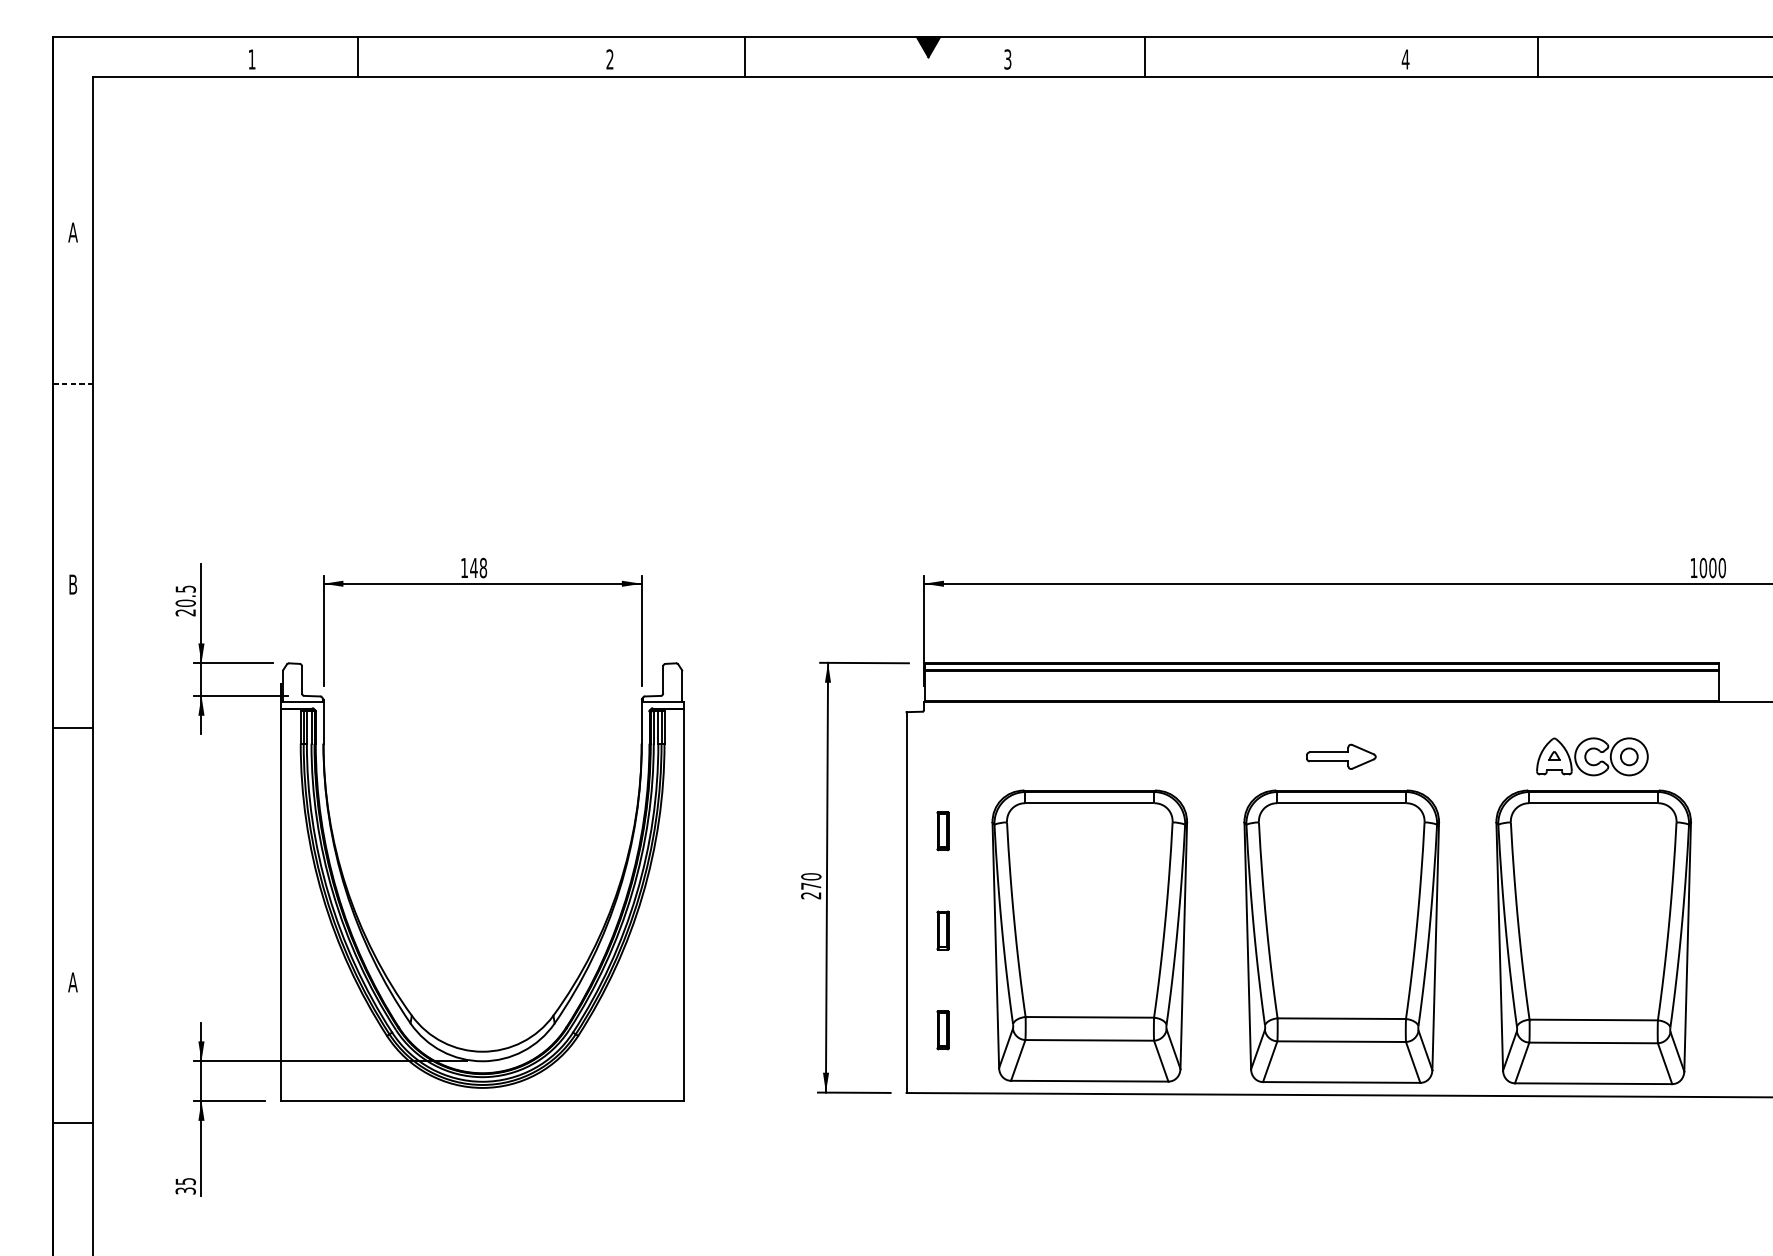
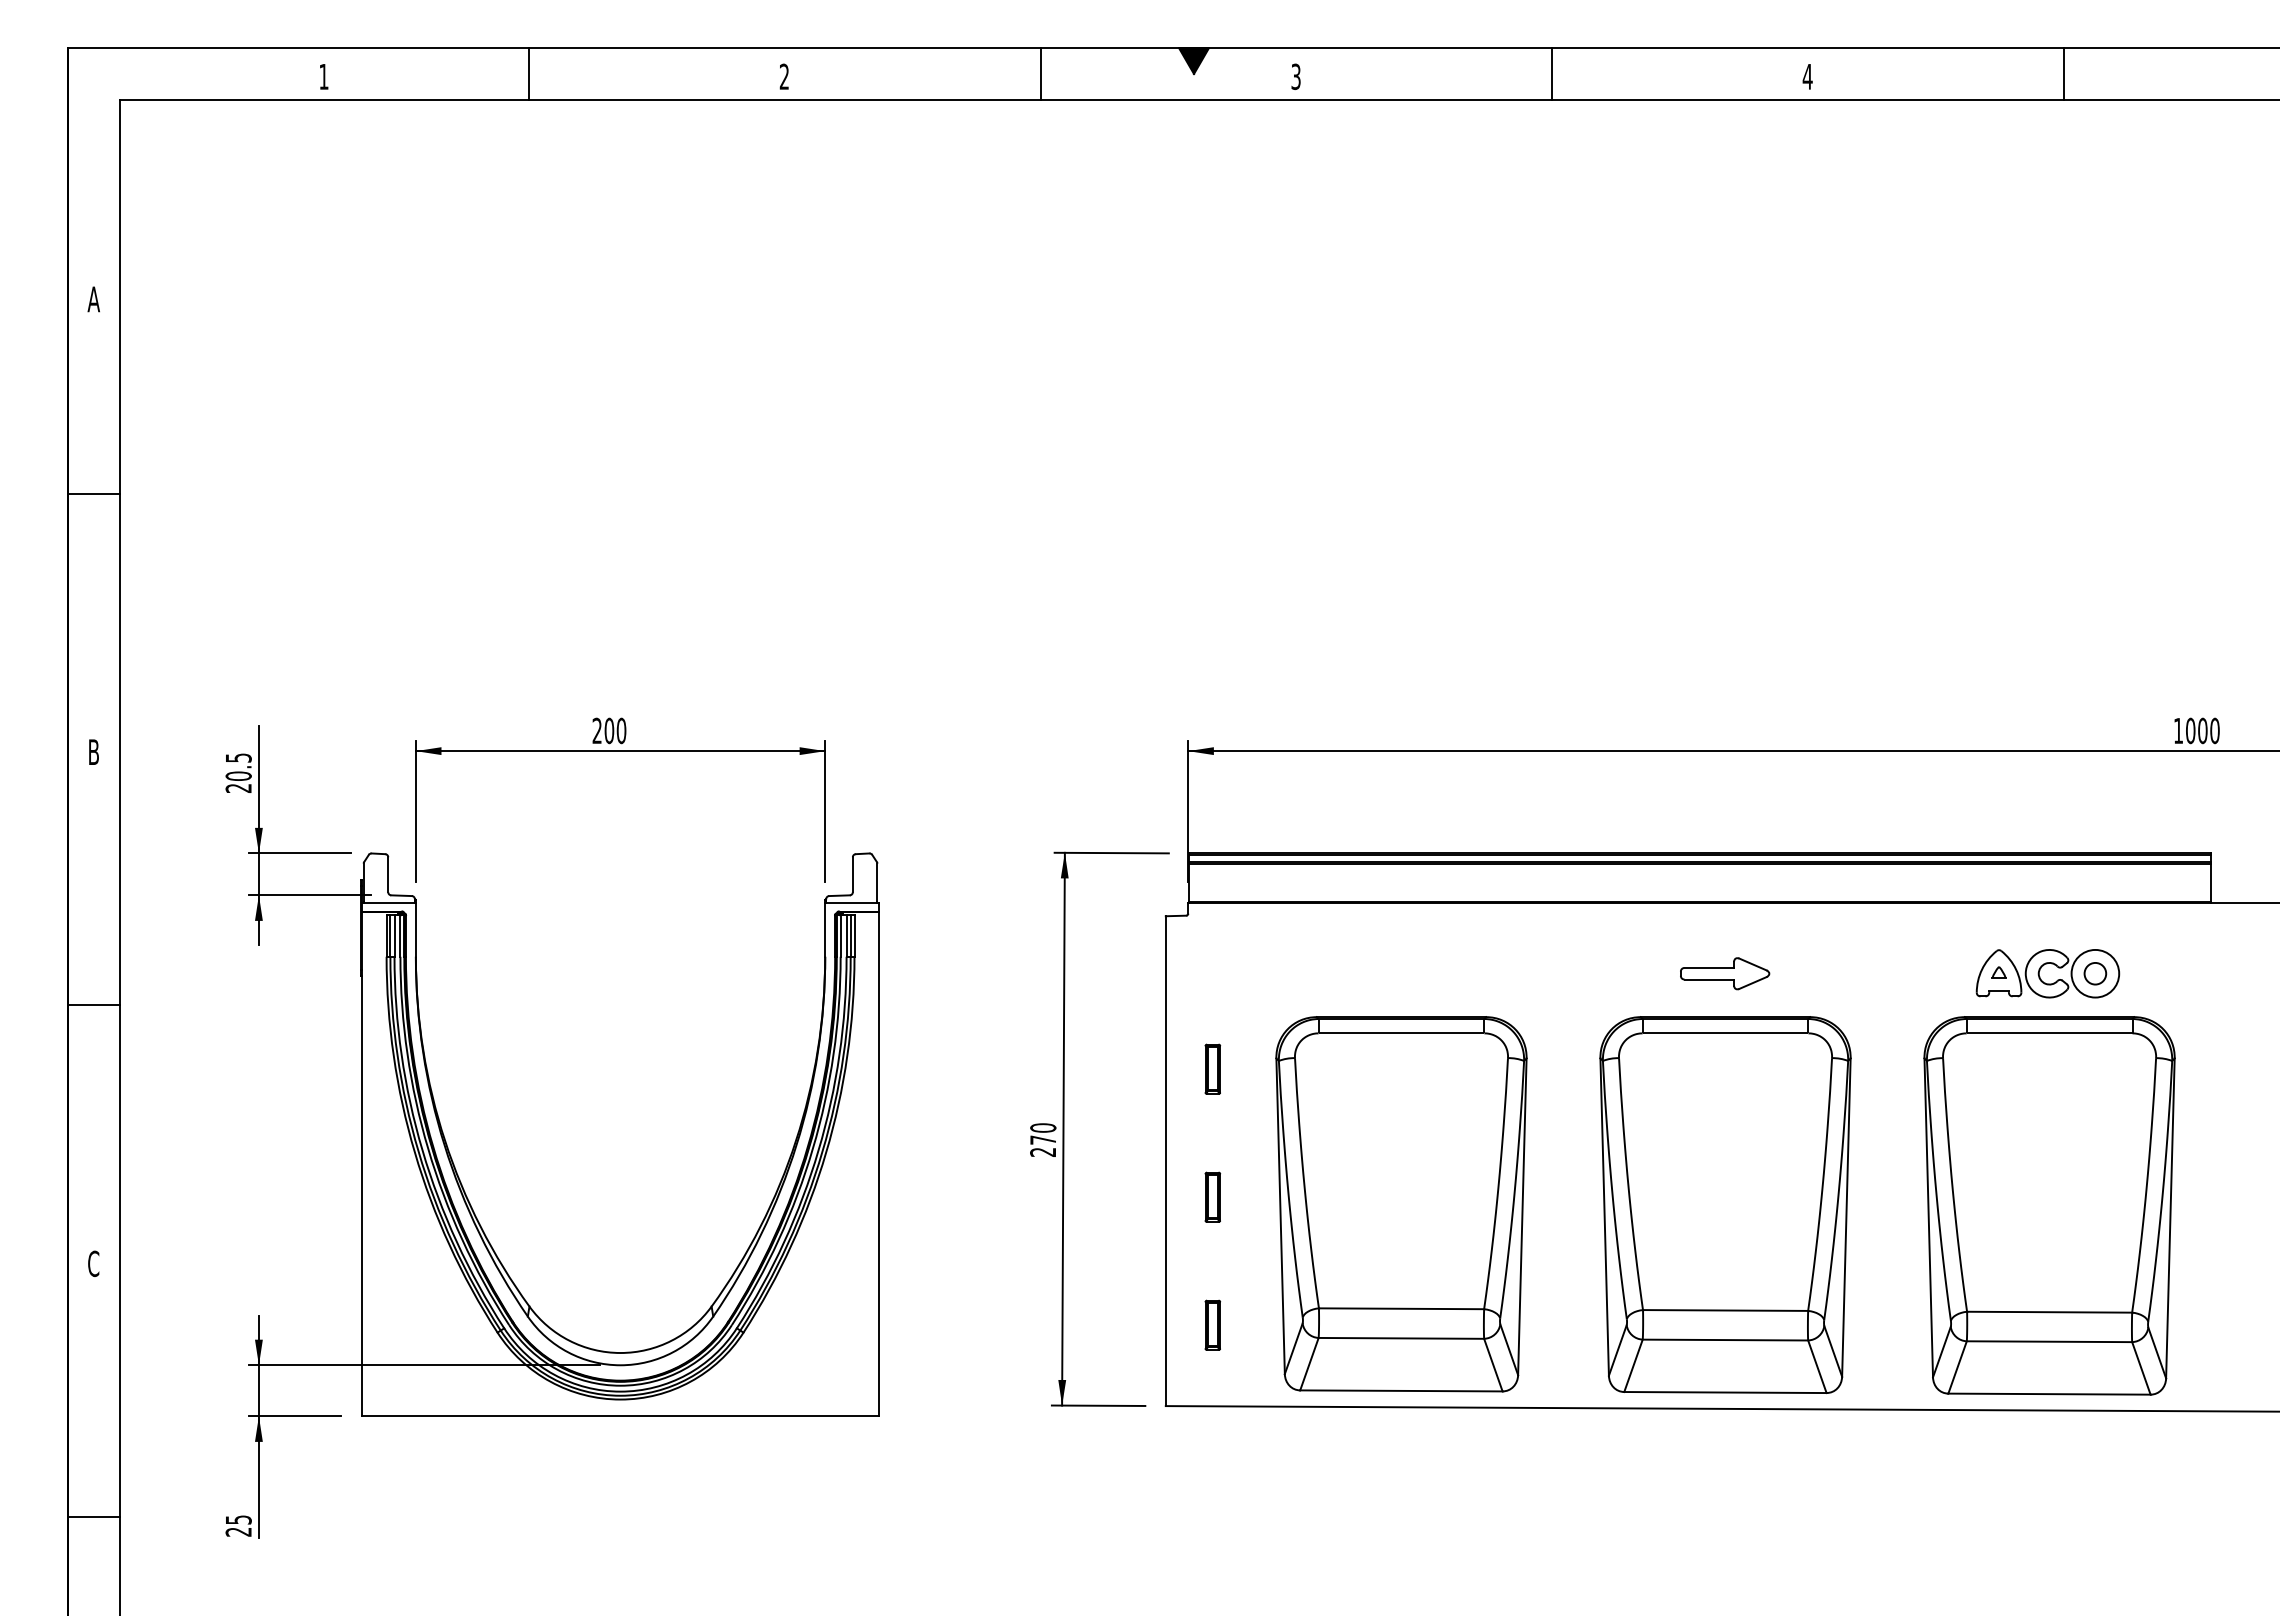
line: (357, 56) -> (528, 73), moved
line: (745, 56) -> (1040, 73), moved
line: (1145, 56) -> (1552, 73), moved
line: (1537, 56) -> (2063, 73), moved
line: (72, 383) -> (93, 493), dashed -> solid
text: (474, 567) -> (609, 730), 148 -> 200
line: (72, 728) -> (93, 1005), moved
text: (72, 982) -> (93, 1263), A -> C
line: (72, 1122) -> (93, 1516), moved
text: (185, 1190) -> (238, 1531), 35 -> 25

